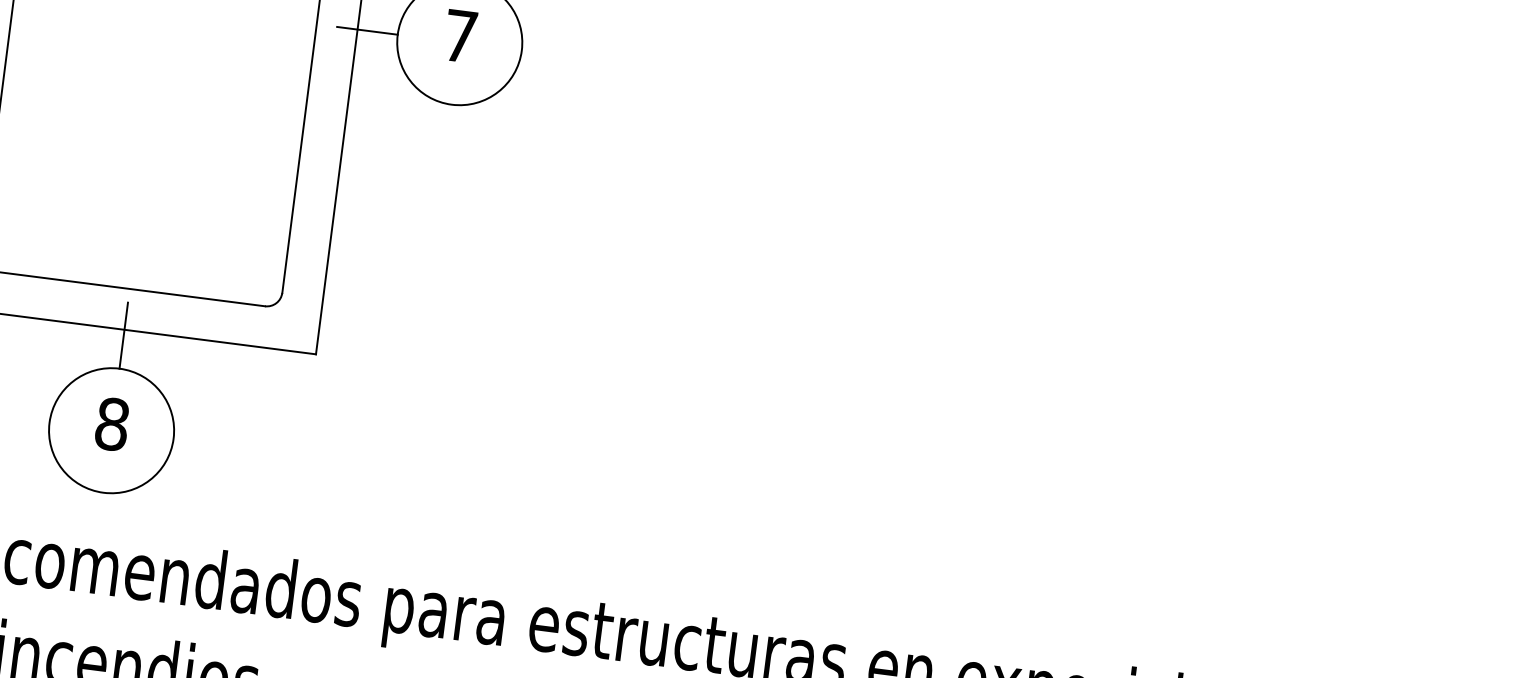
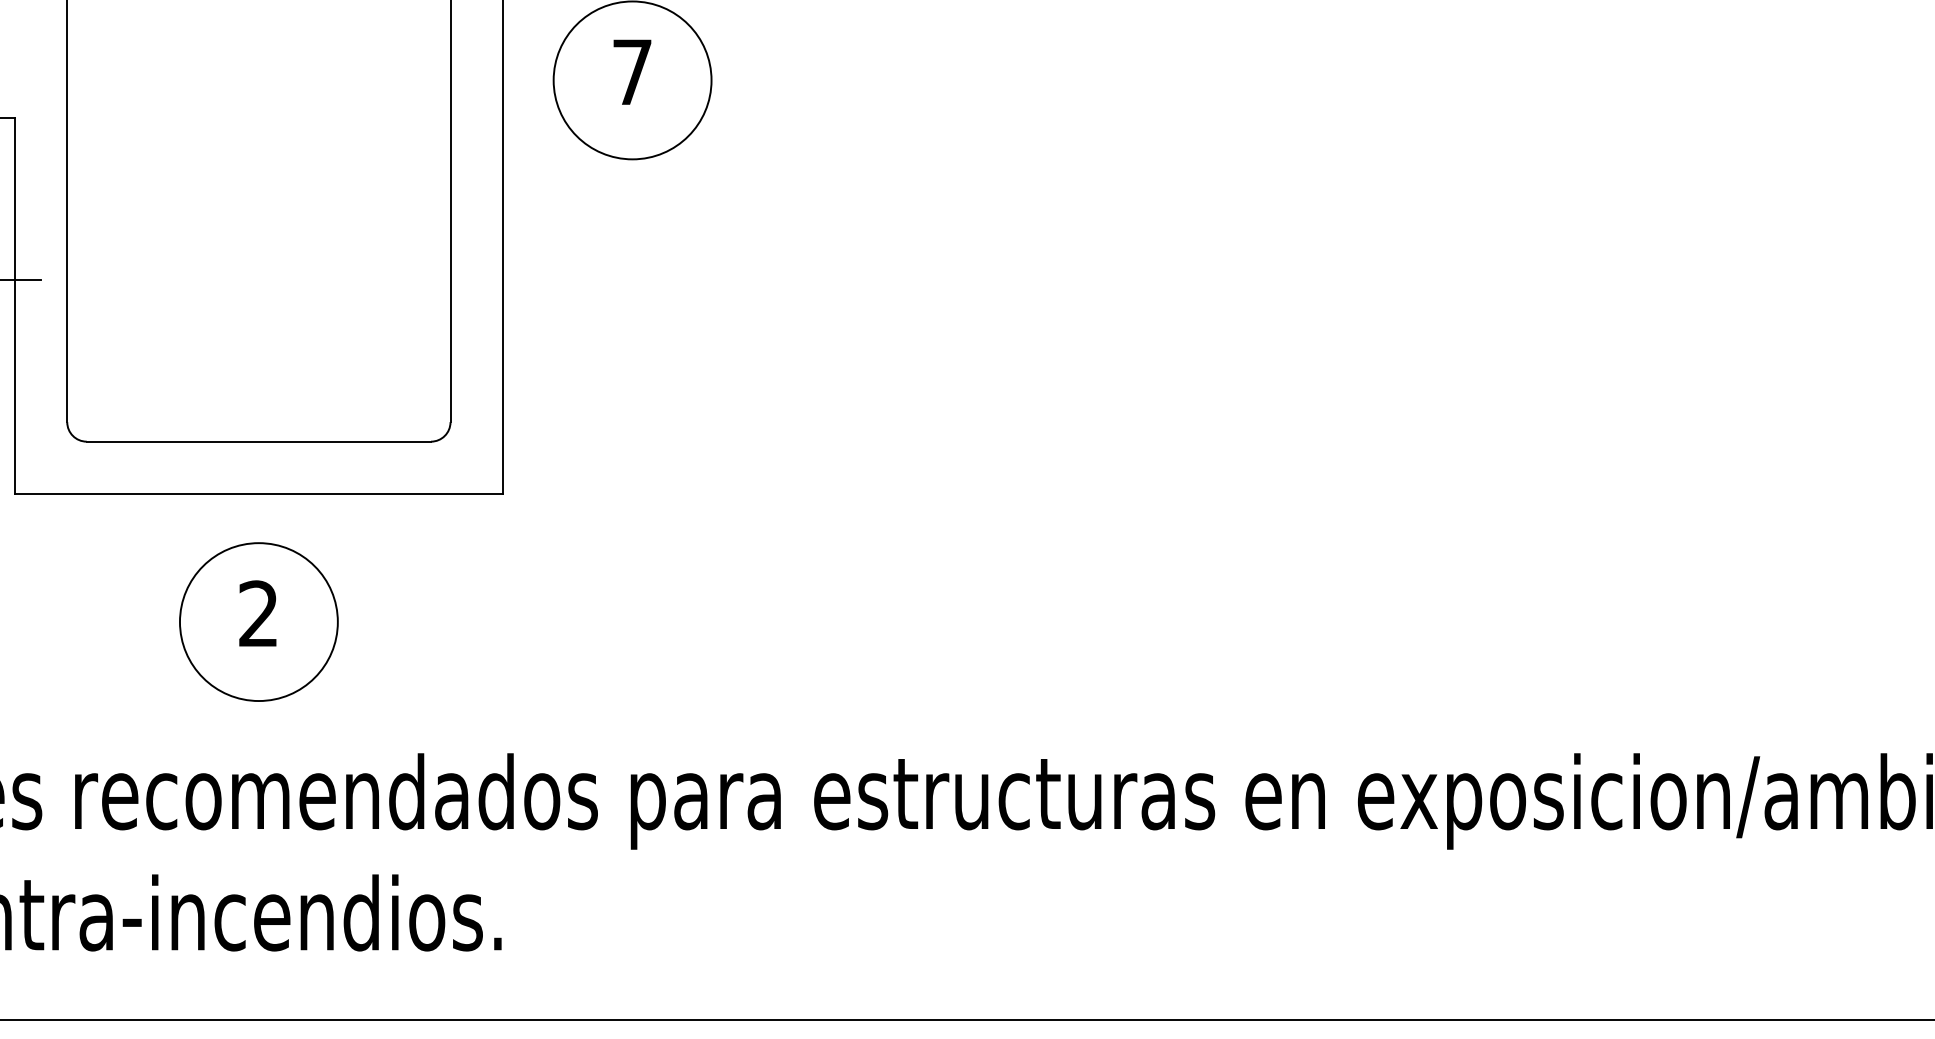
line: (366, 30) -> (514, 80), removed
line: (123, 335) -> (258, 501), removed
text: (112, 423) -> (258, 613), 8 -> 2

